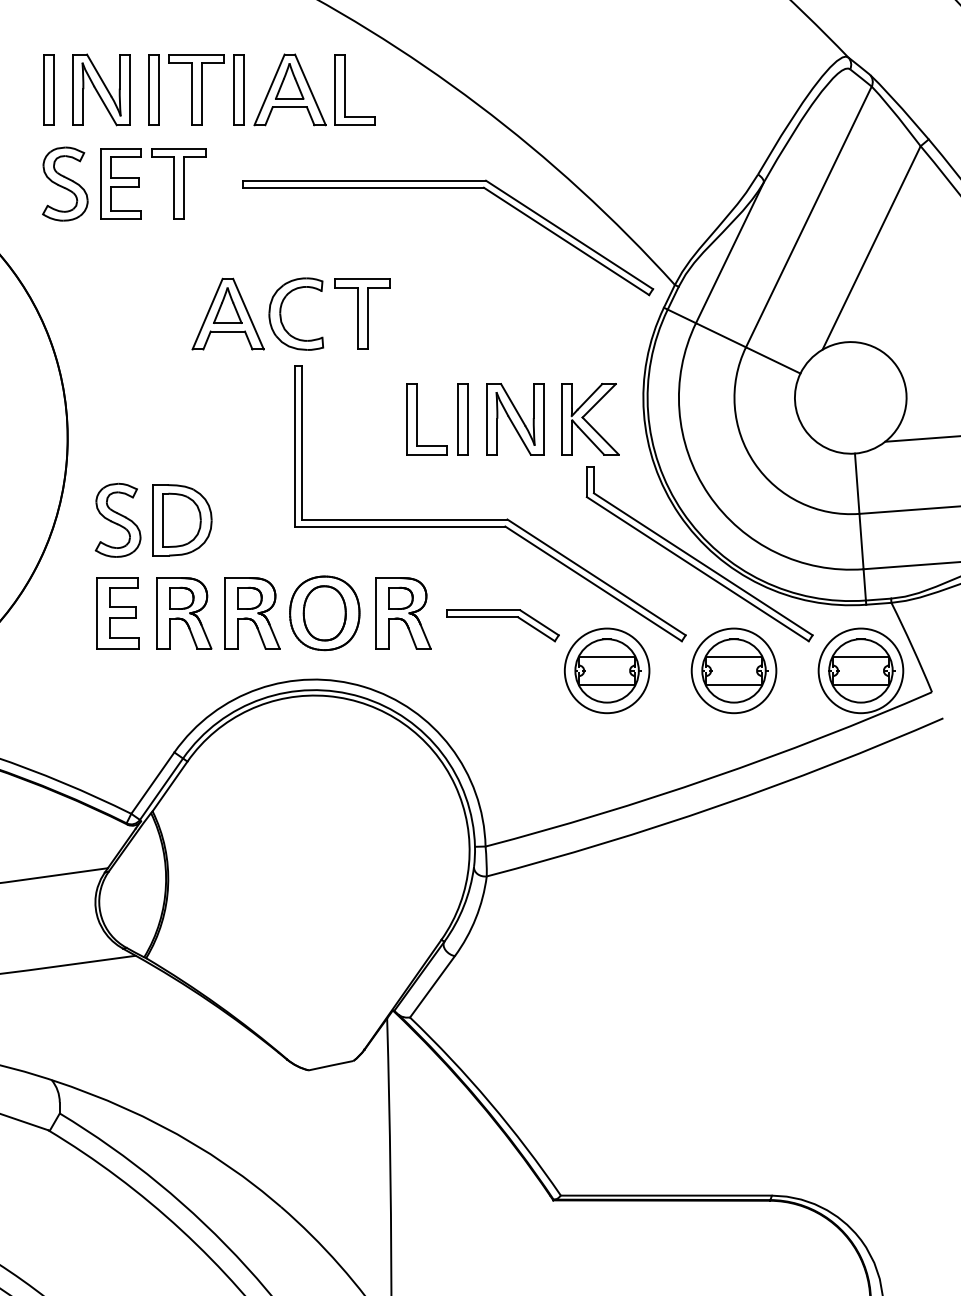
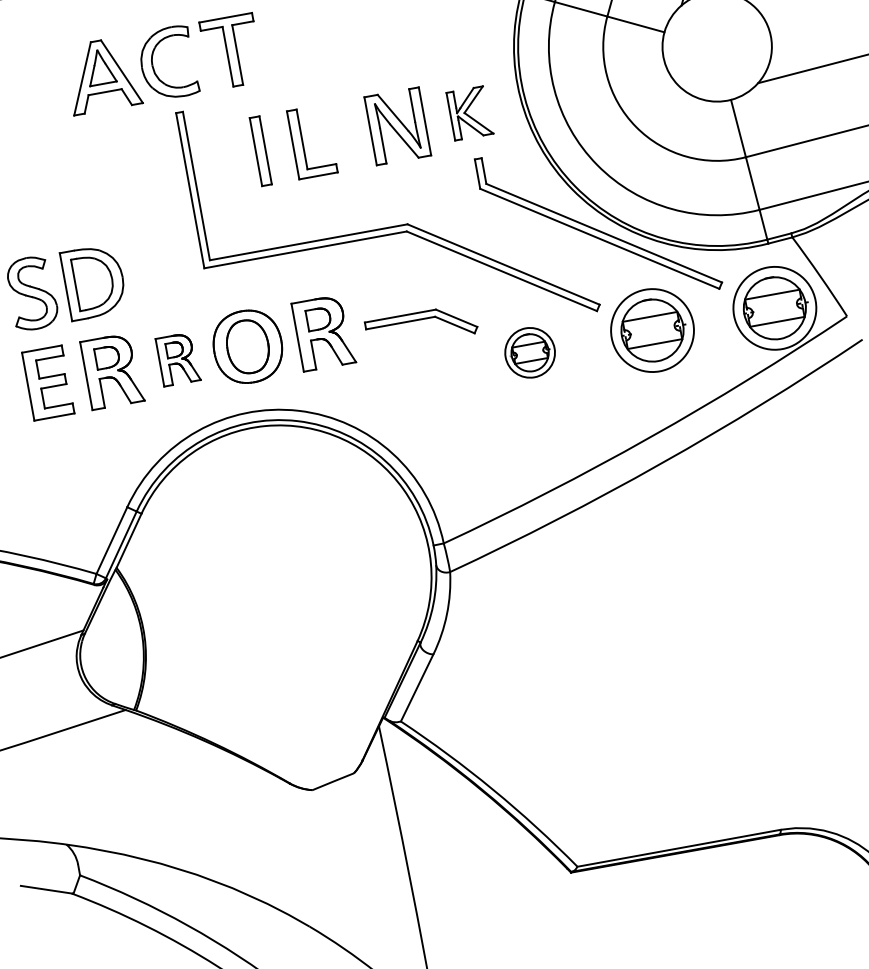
part: (462, 419) -> (259, 151), moved
part: (590, 419) -> (470, 113), size x0.7
part: (252, 613) -> (178, 359), size x0.7
part: (606, 670) -> (529, 352), size x0.6

